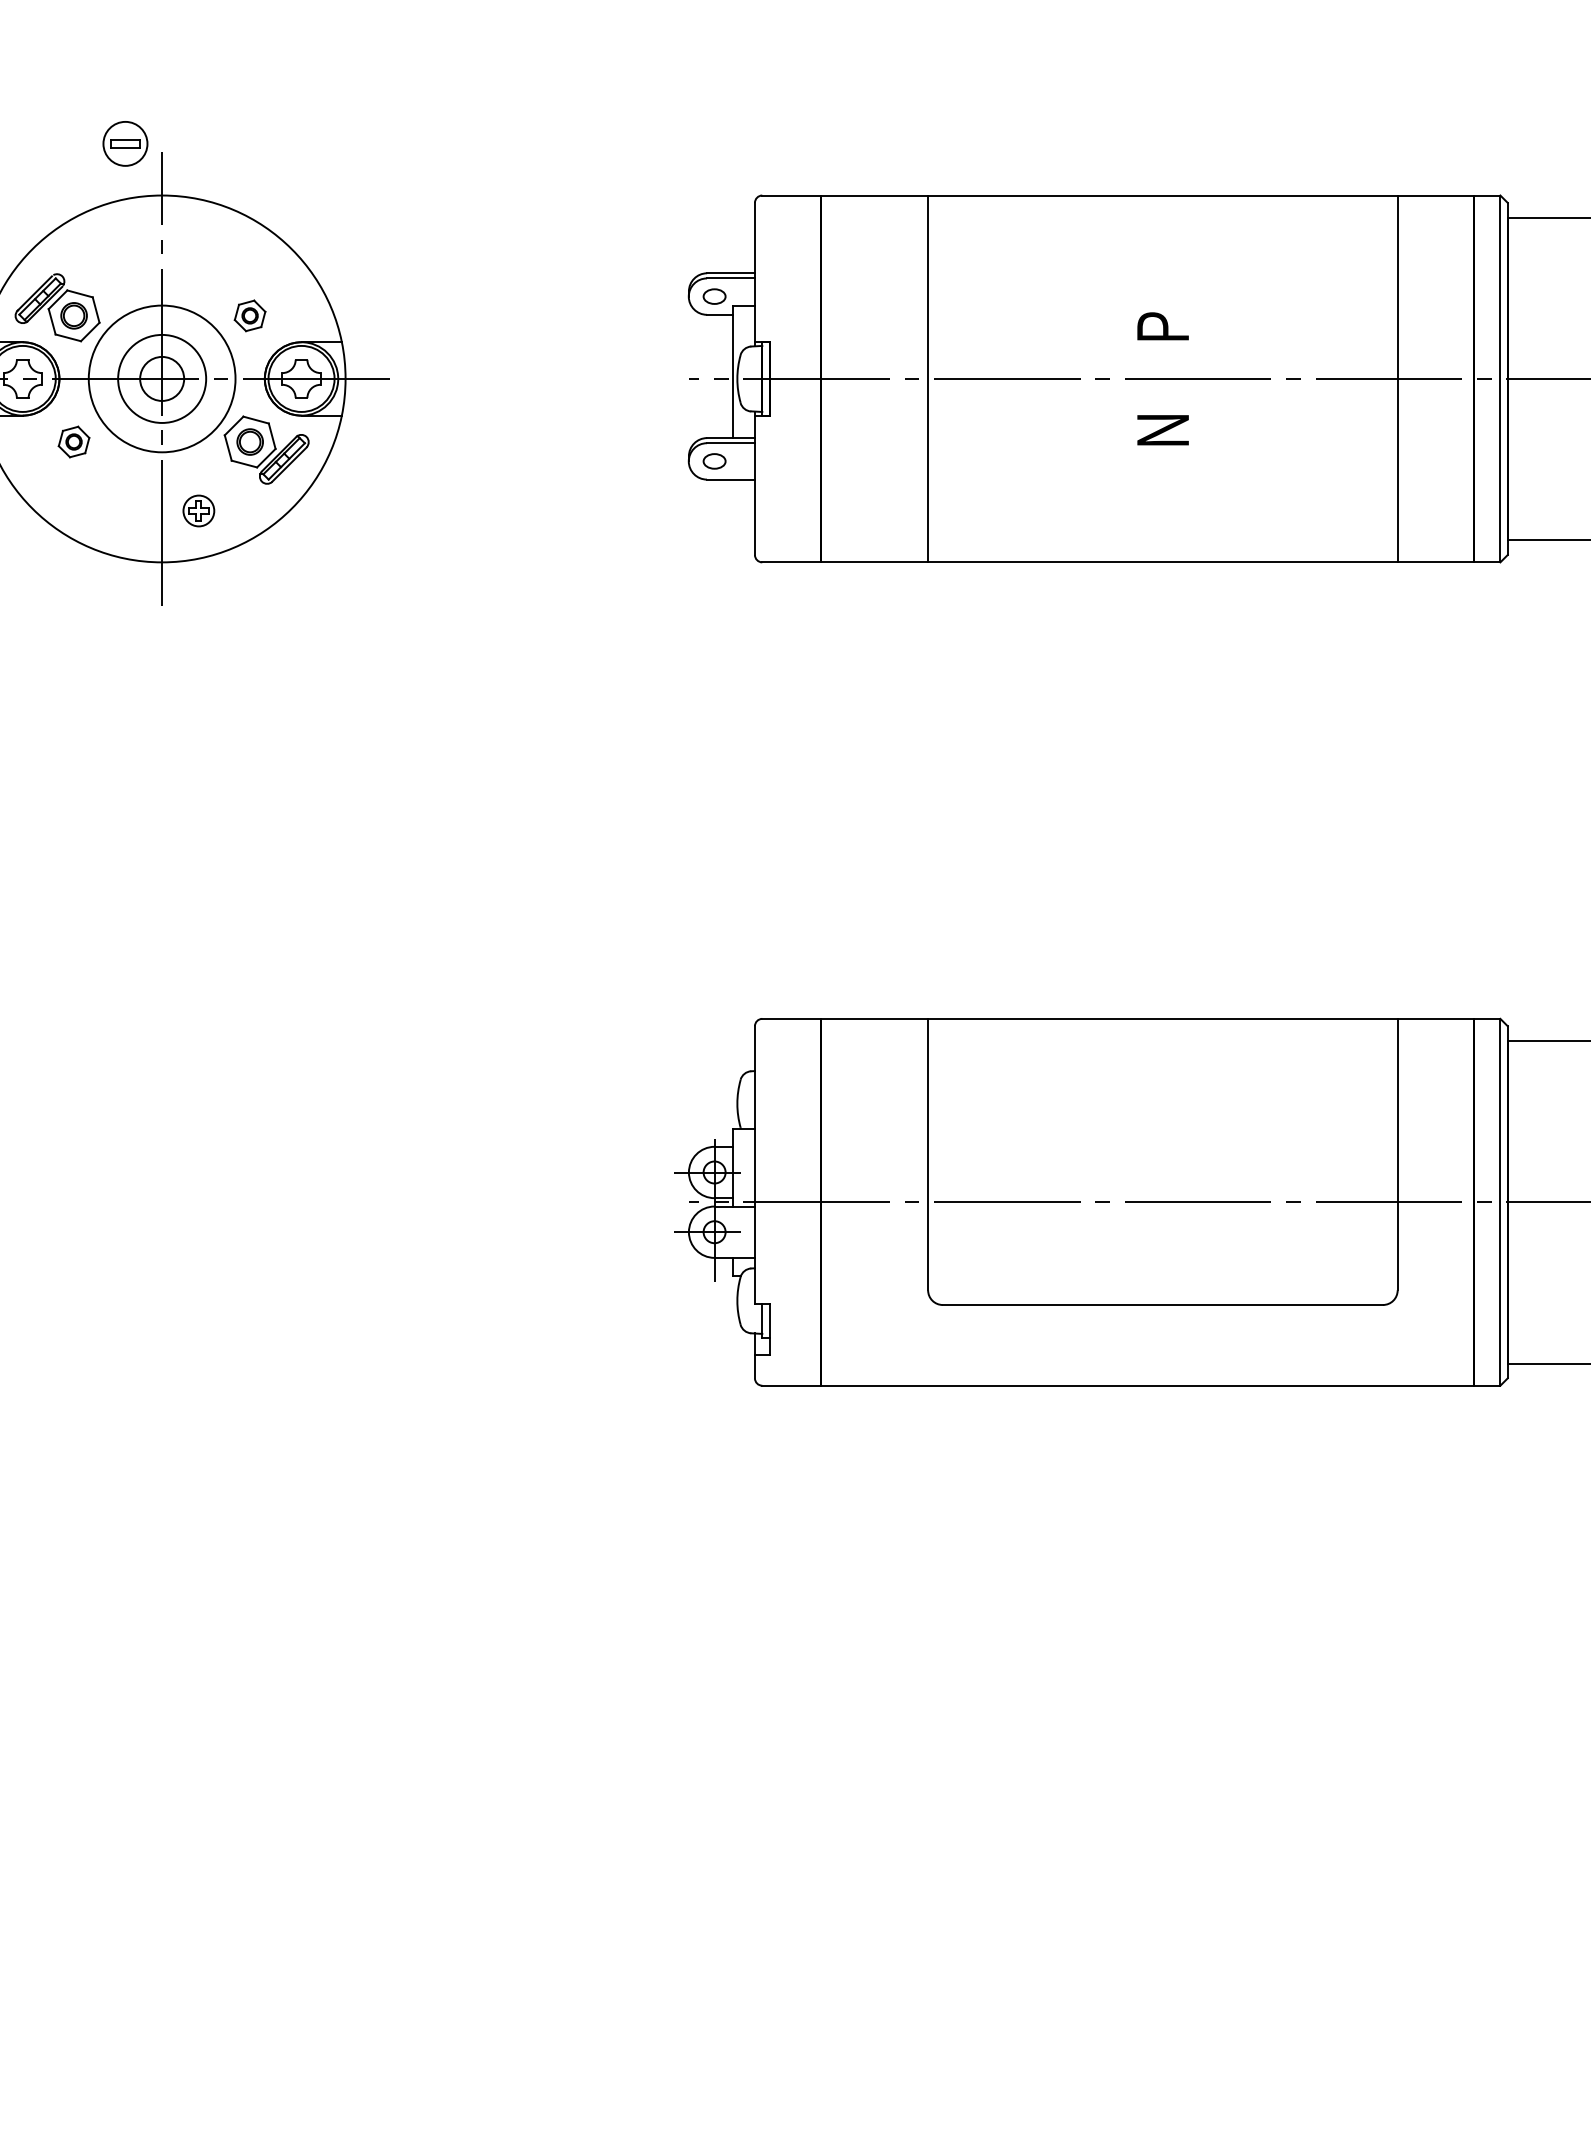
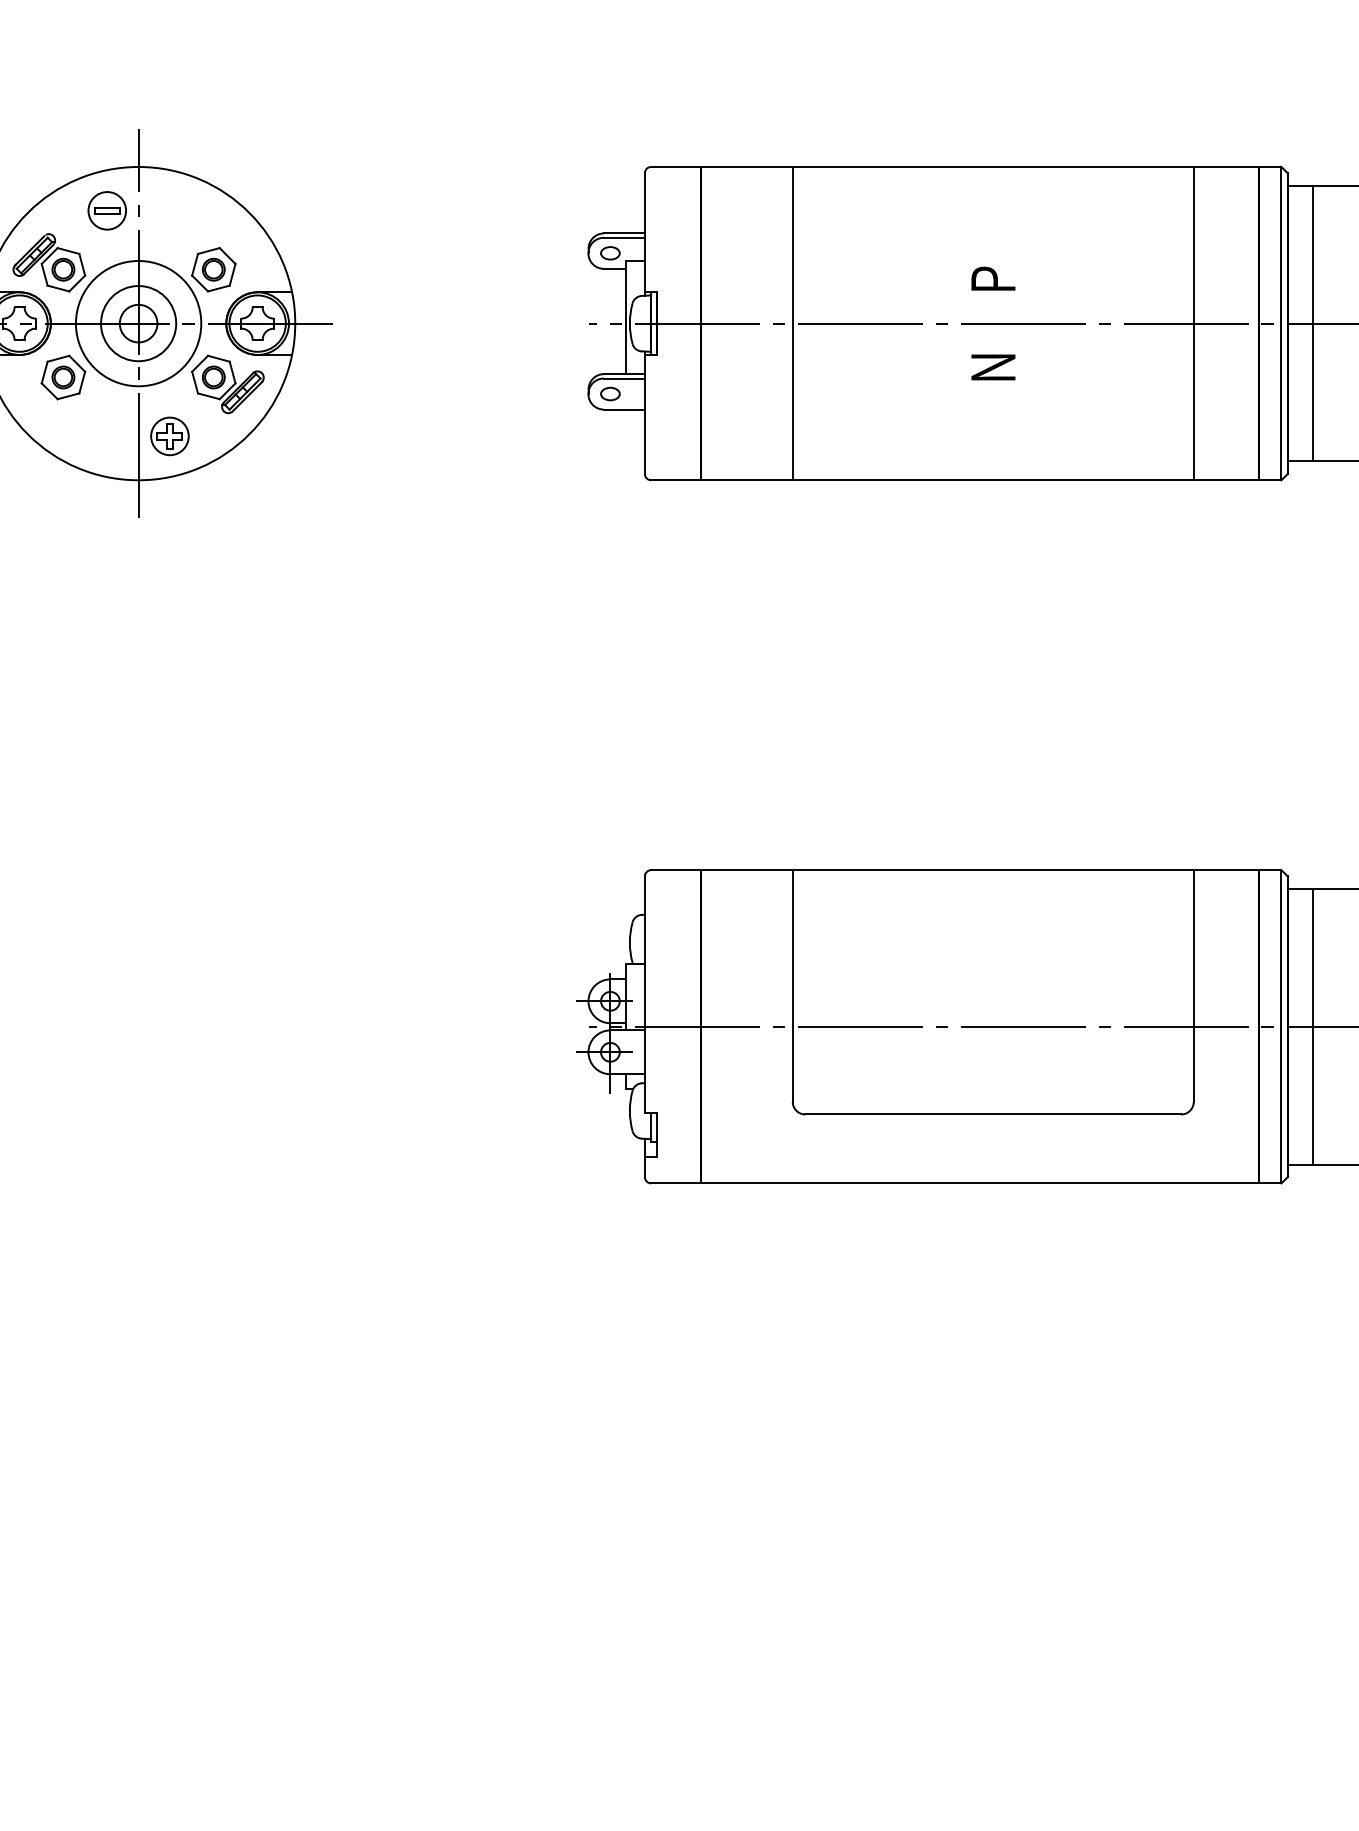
part: (125, 143) -> (107, 210), moved
part: (249, 315) -> (213, 269), size x1.67
line: (1537, 378) -> (1313, 323), added
part: (73, 441) -> (62, 377), size x1.67
part: (198, 510) -> (169, 435), size x1.43
line: (1537, 1201) -> (1313, 1026), added

